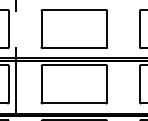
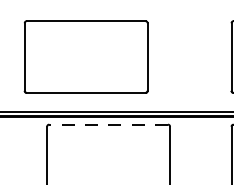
part: (74, 29) -> (86, 57), moved
line: (74, 65) -> (108, 125), solid -> dashed

